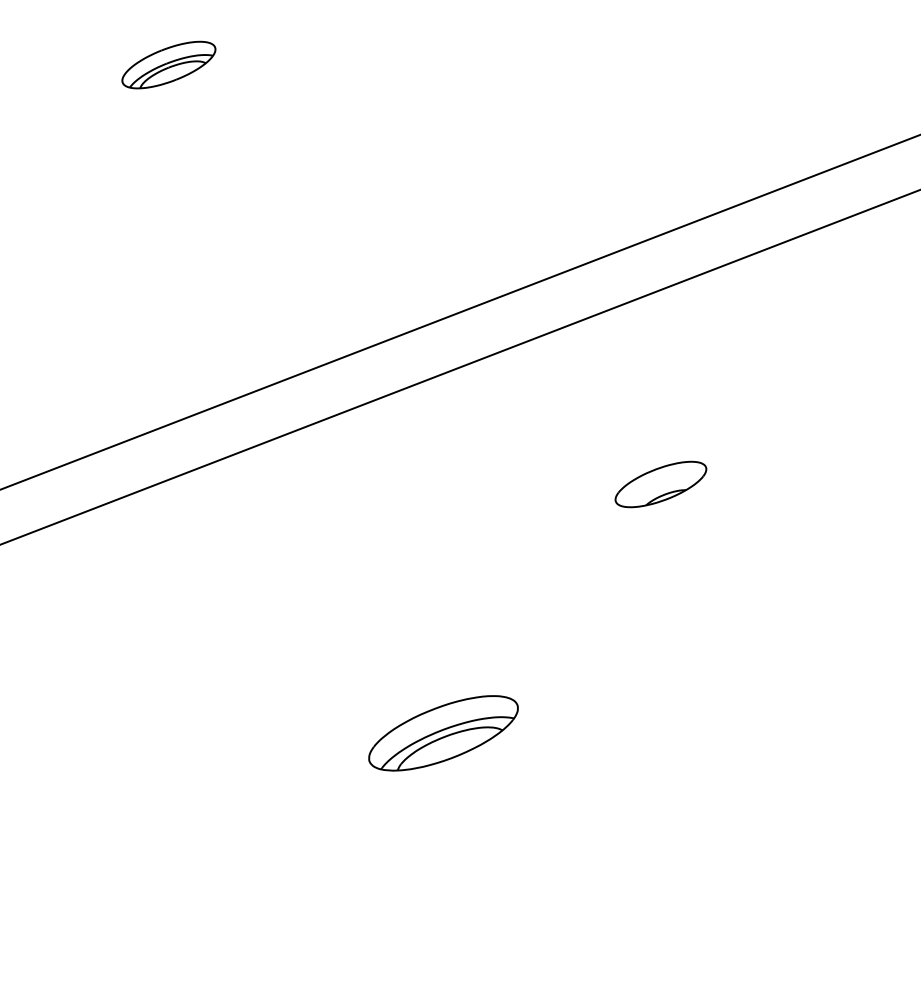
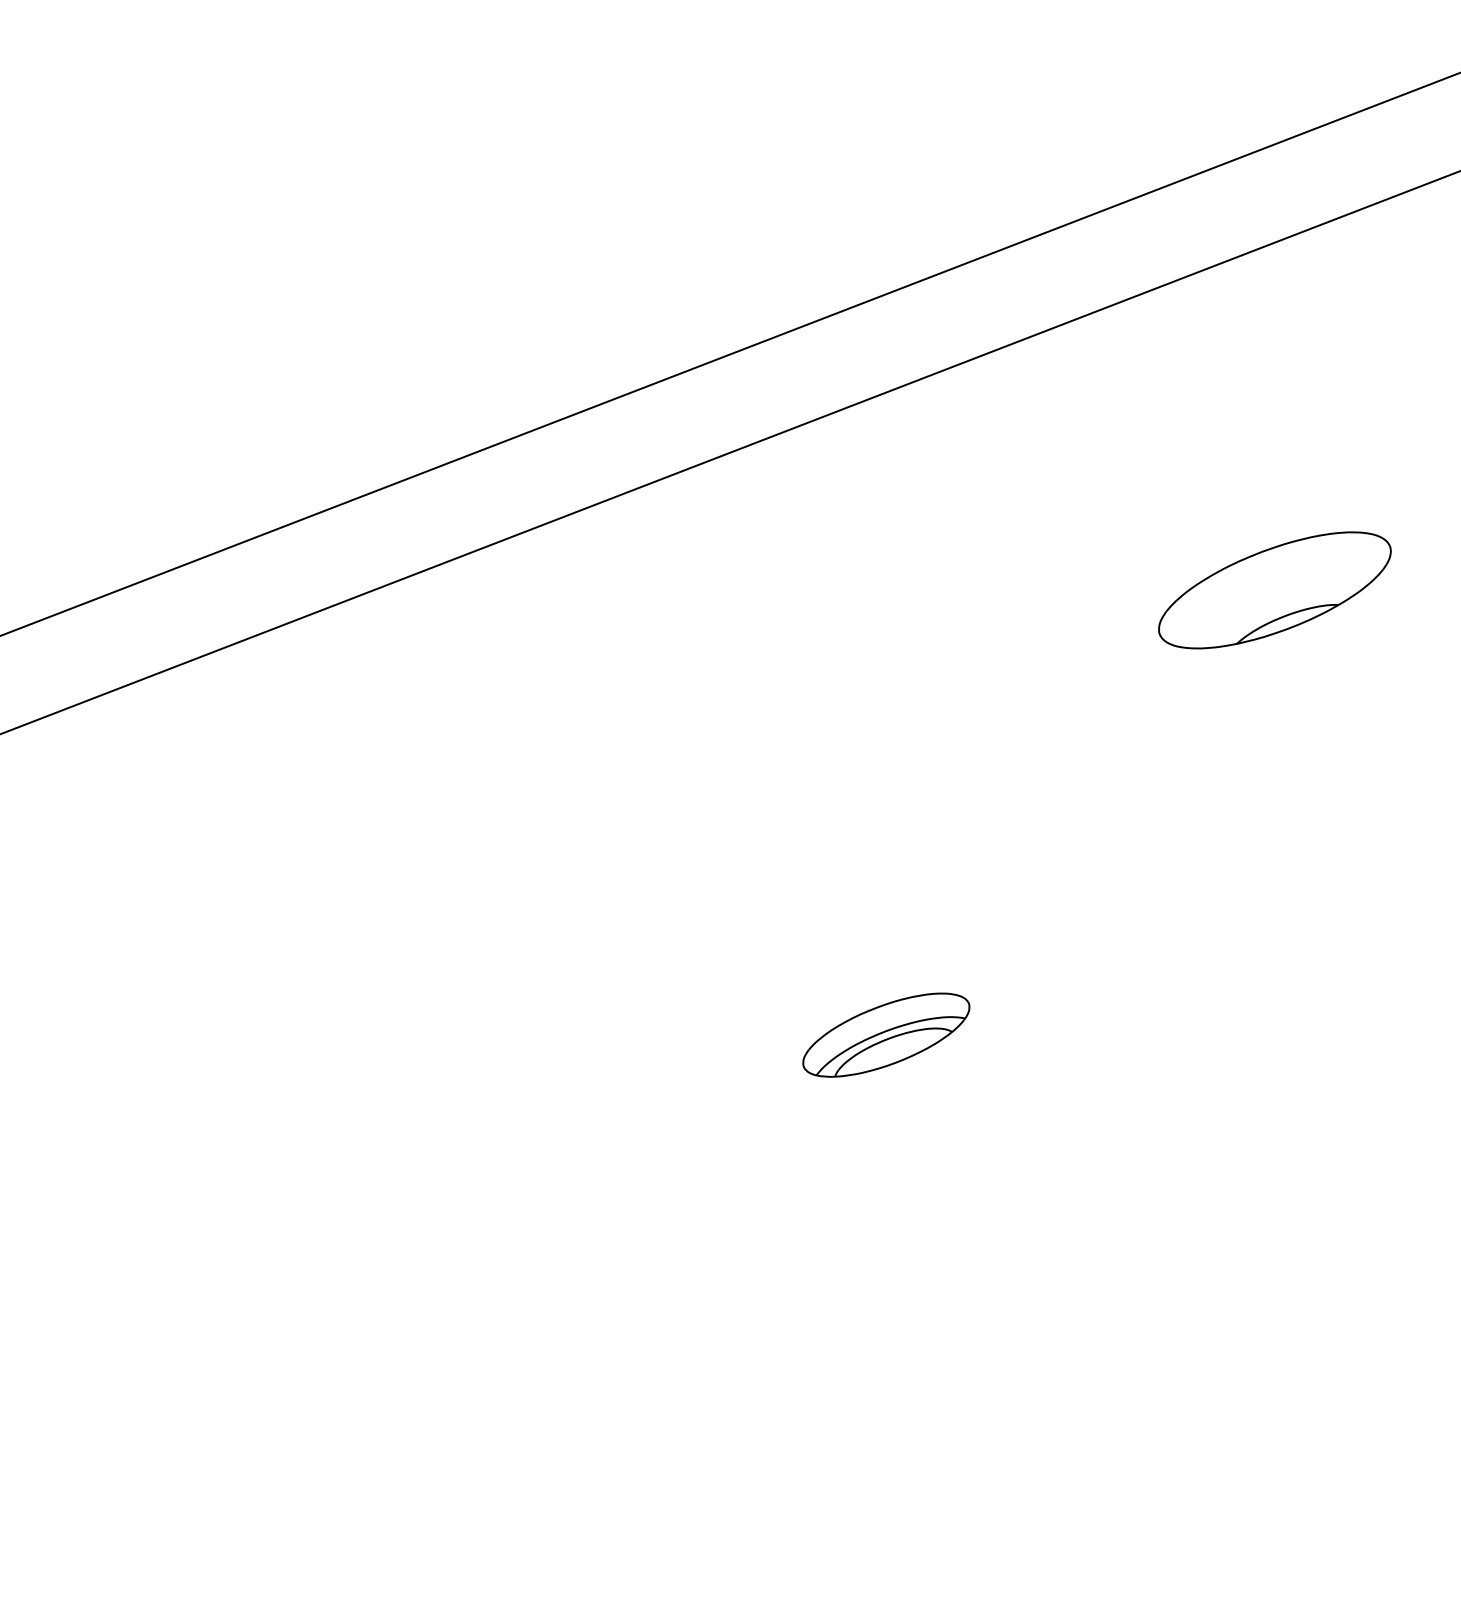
part: (660, 484) -> (1274, 590), size x1.43
part: (443, 733) -> (886, 1035), size x0.62

